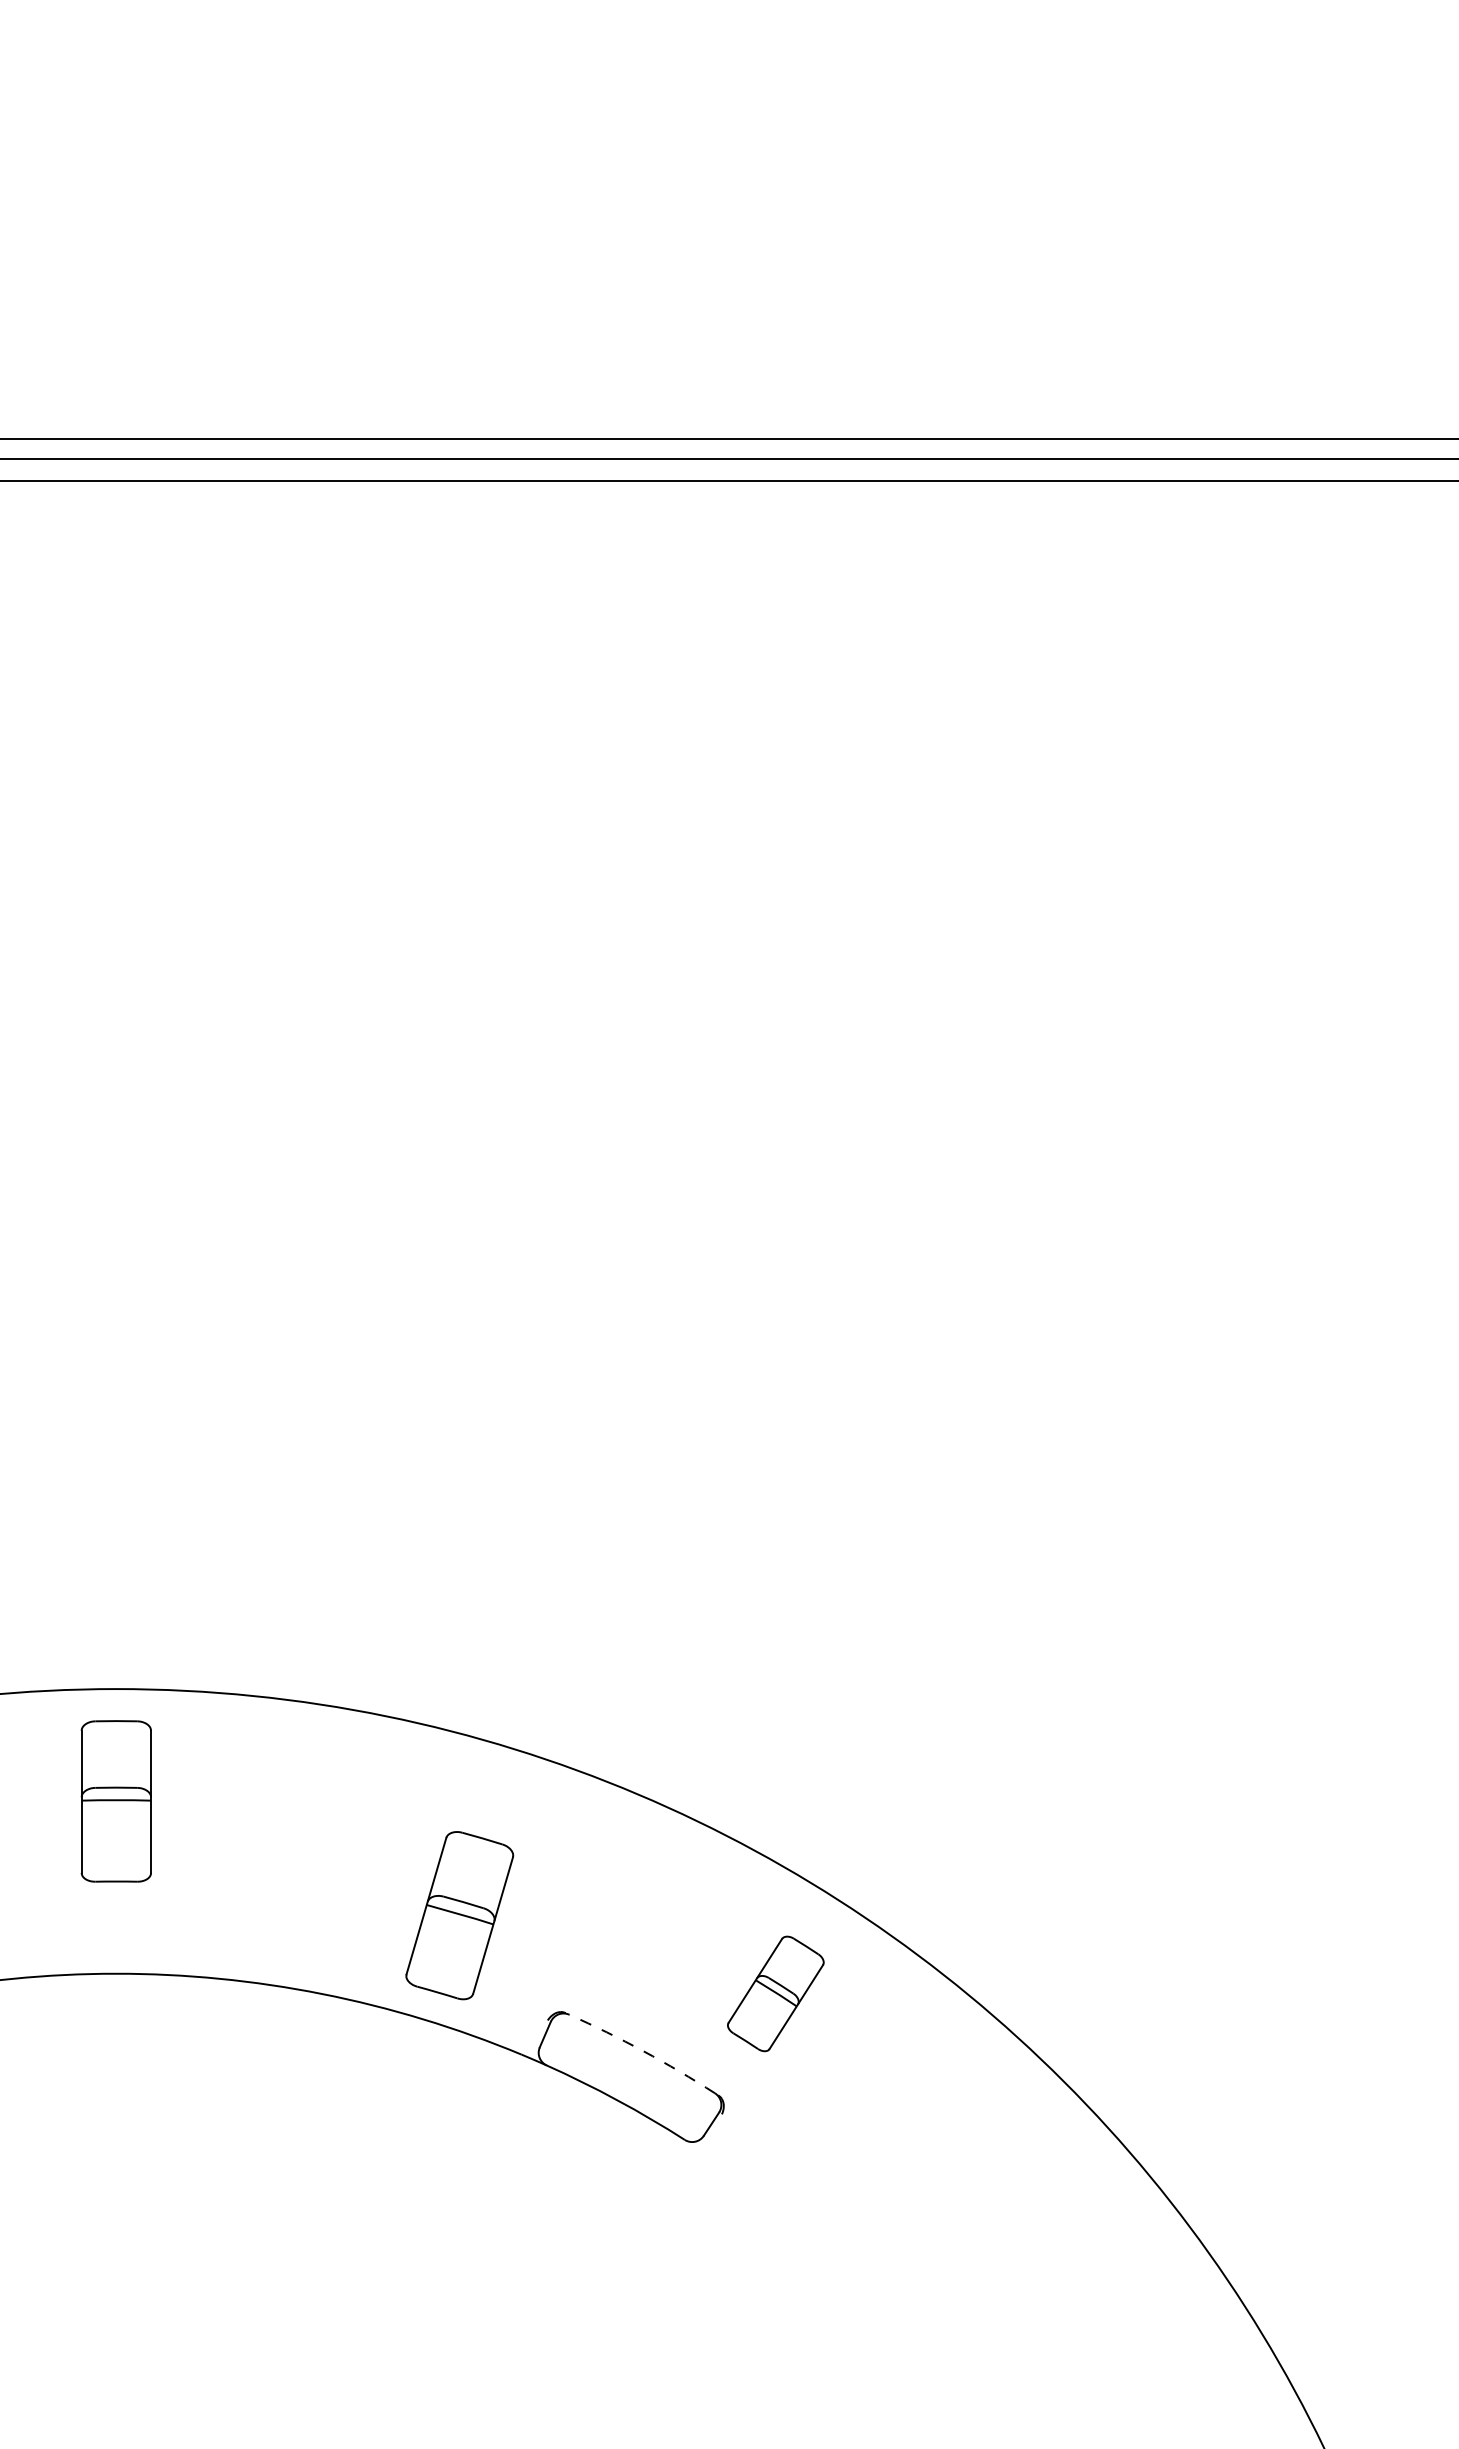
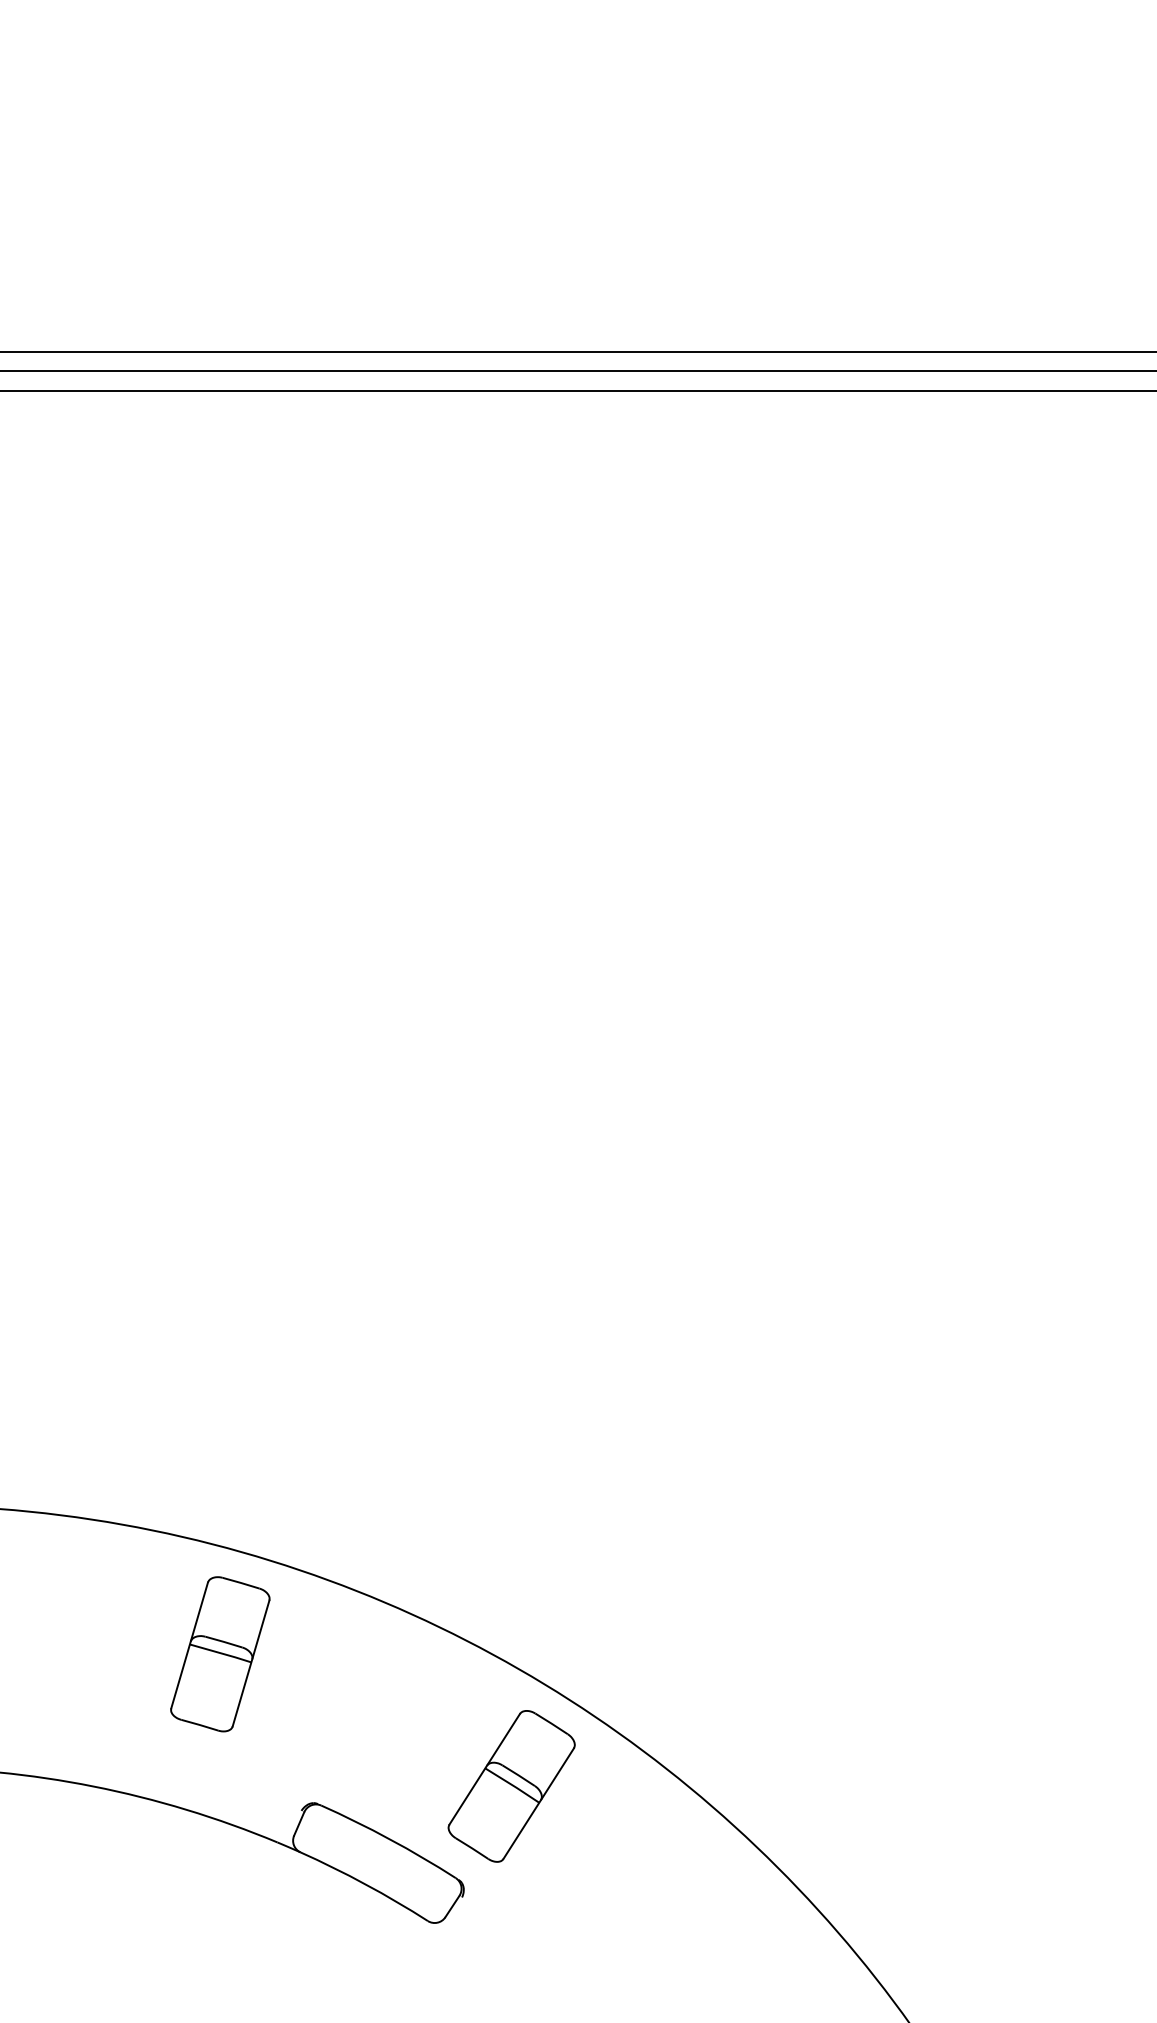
part: (459, 1915) -> (220, 1654), moved
part: (775, 1993) -> (511, 1786), size x1.43
arc: (643, 2051) -> (389, 1839), dashed -> solid

